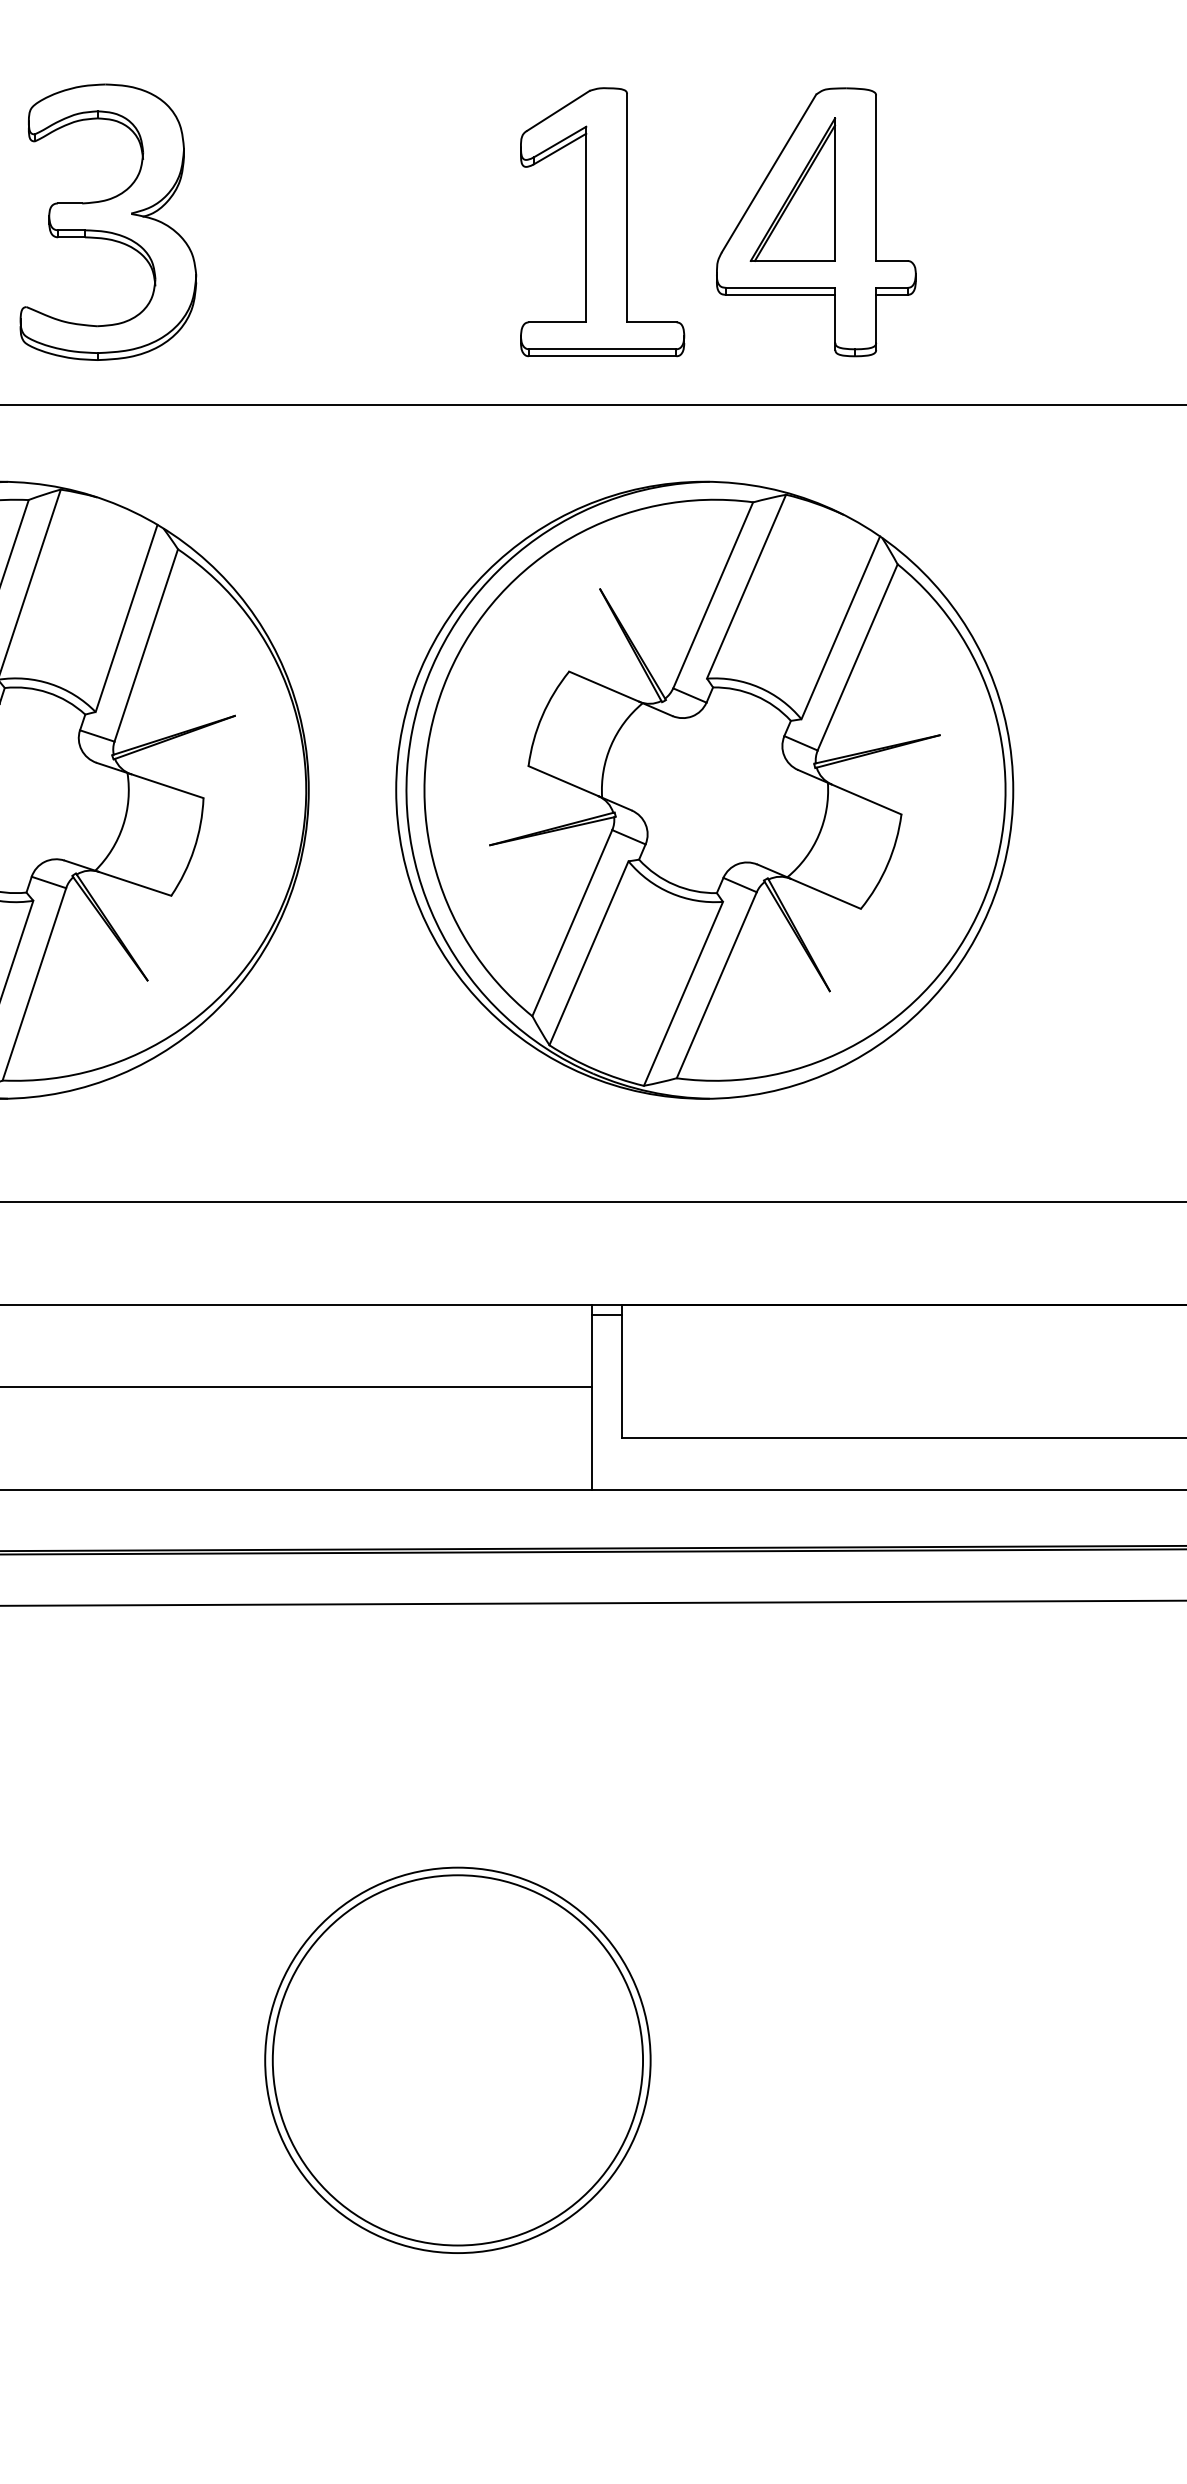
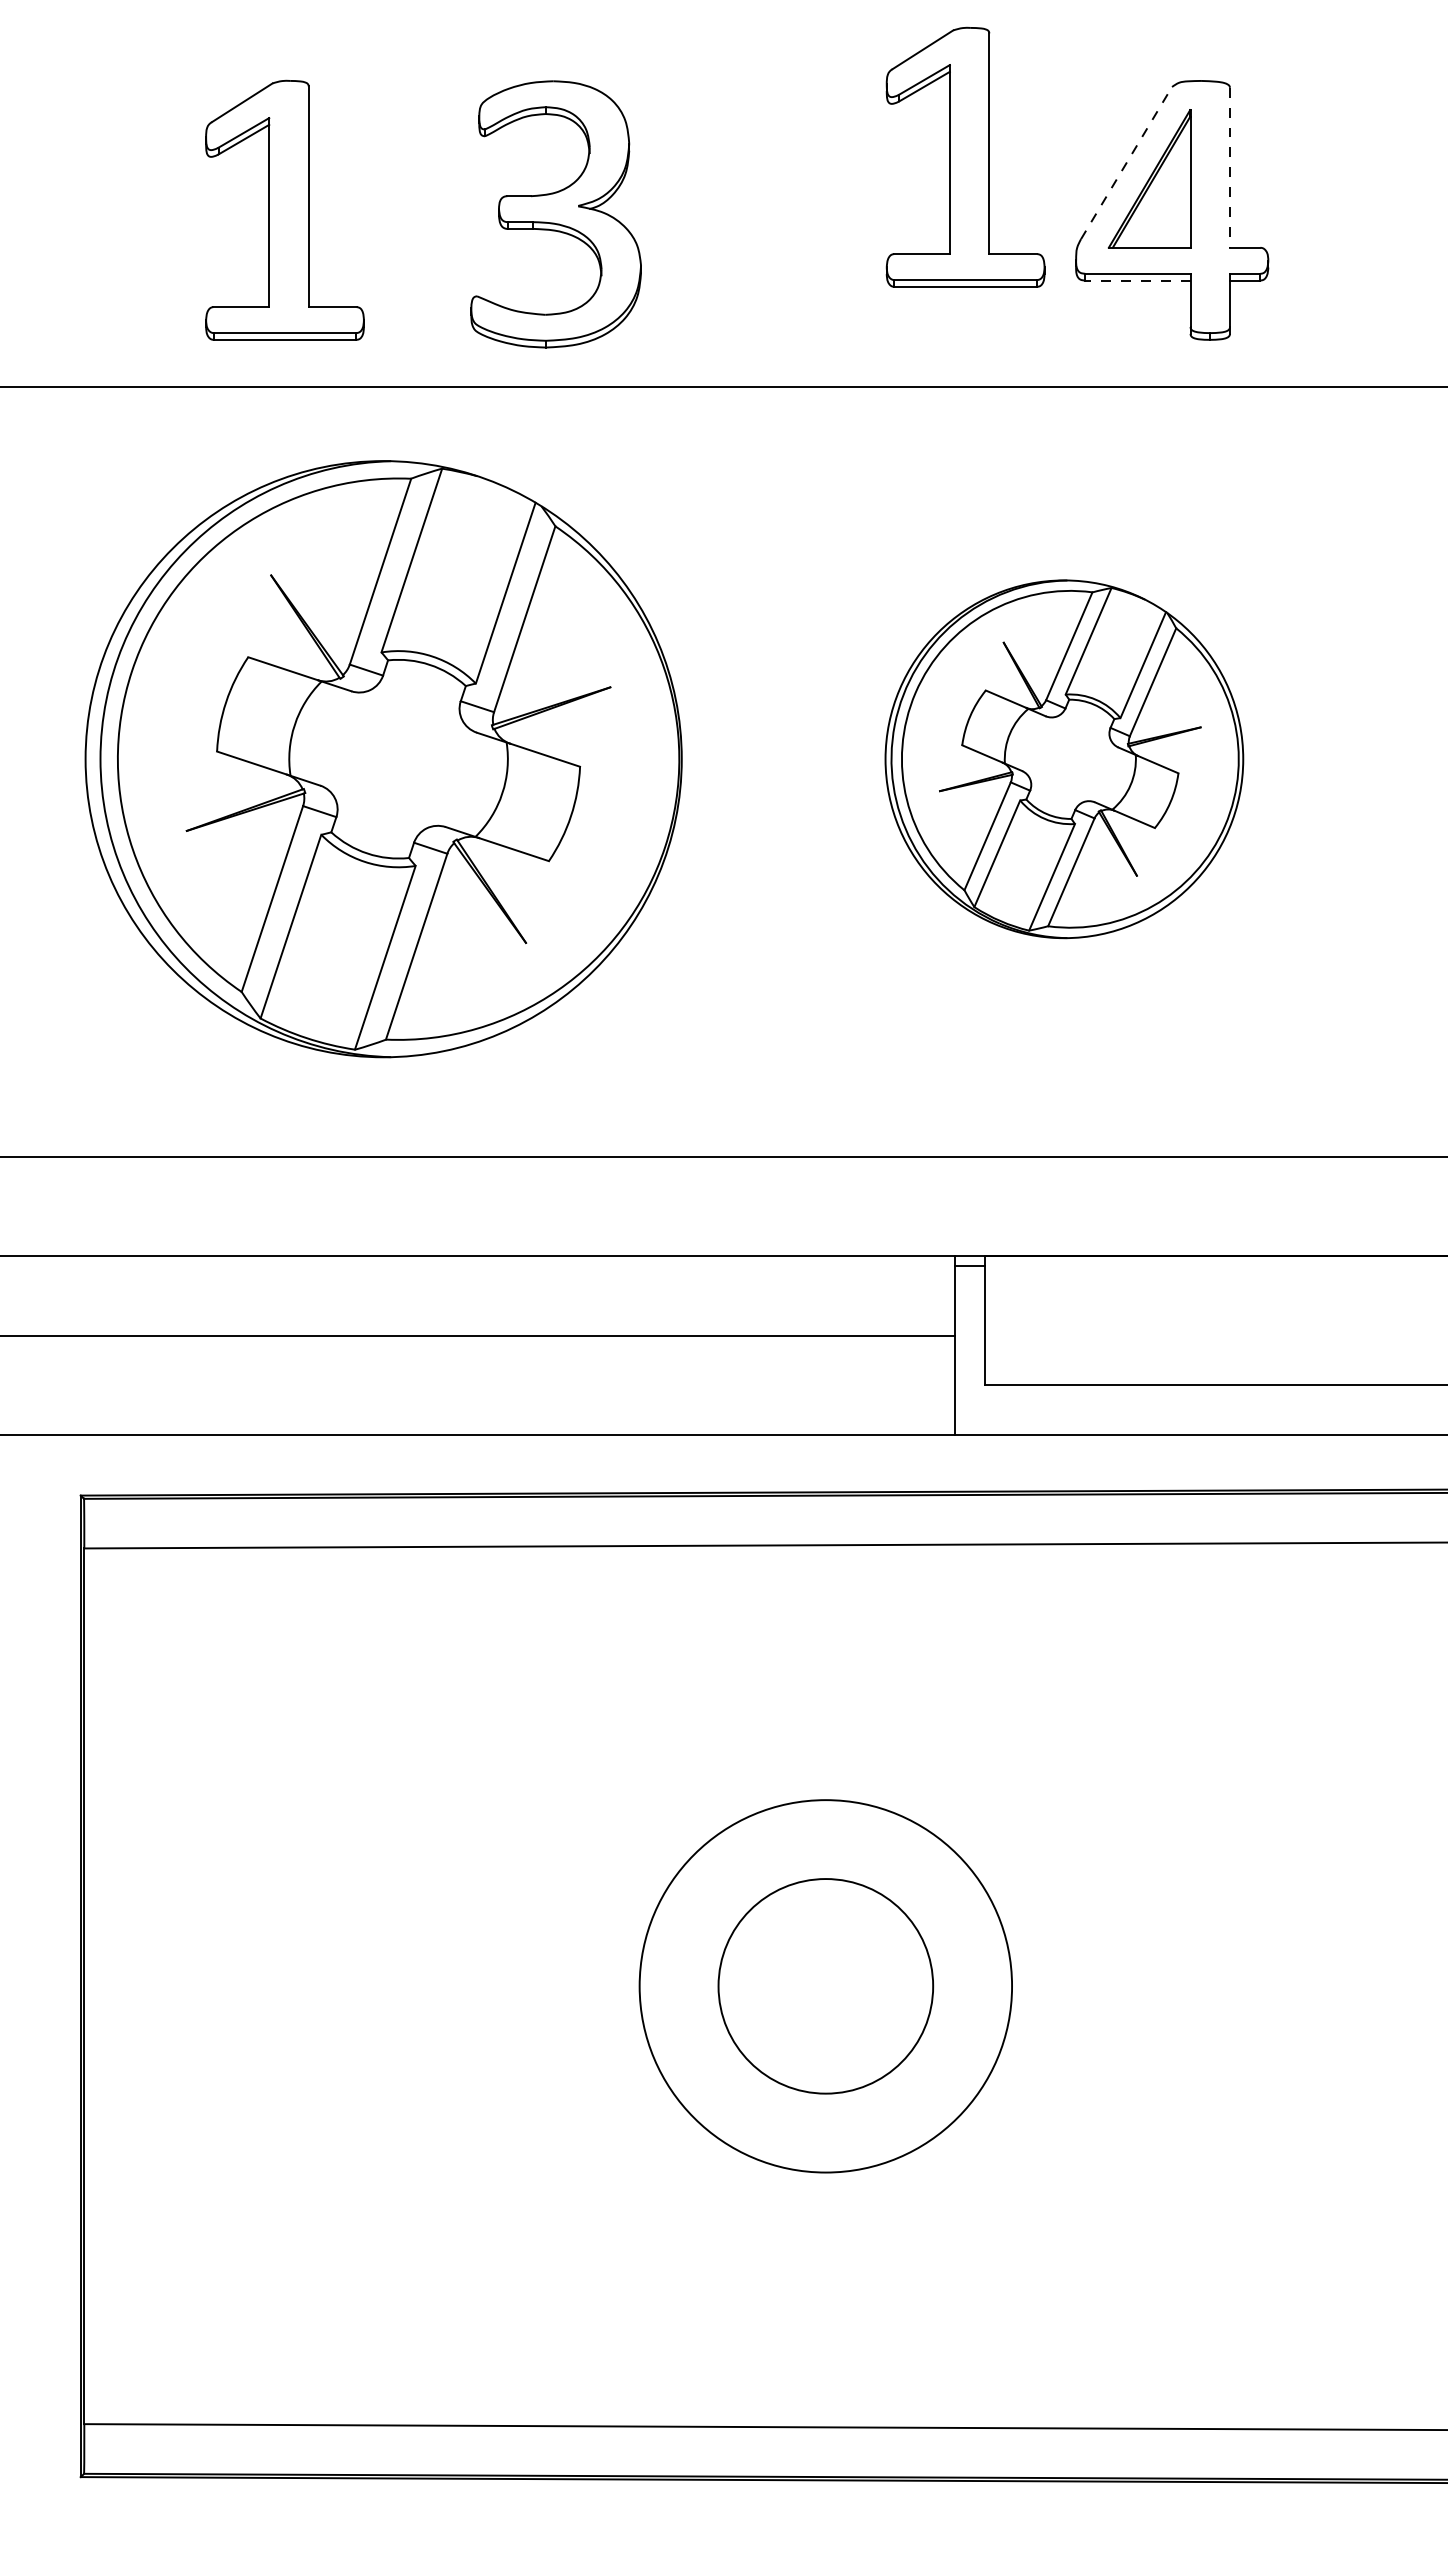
line: (769, 173) -> (1126, 163), solid -> dashed
line: (875, 177) -> (1229, 167), solid -> dashed
part: (602, 221) -> (965, 156), moved
part: (107, 222) -> (555, 214), moved
line: (780, 294) -> (1137, 280), solid -> dashed
part: (704, 790) -> (1064, 759), size x0.6
circle: (457, 2060) -> (825, 1986), size x0.6

